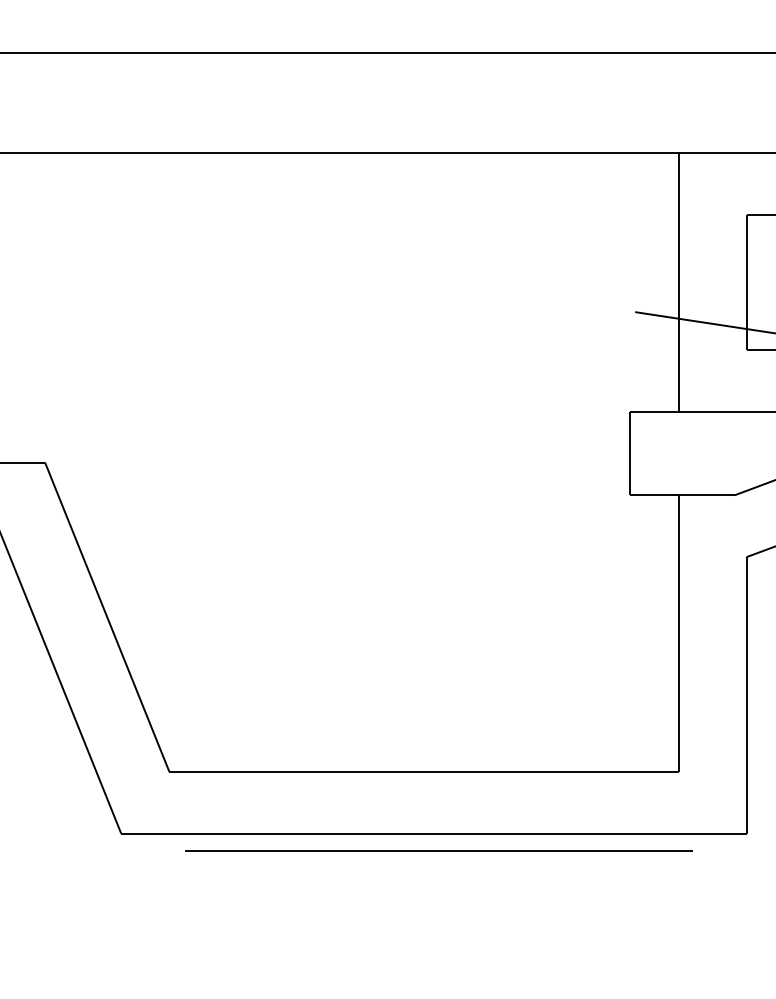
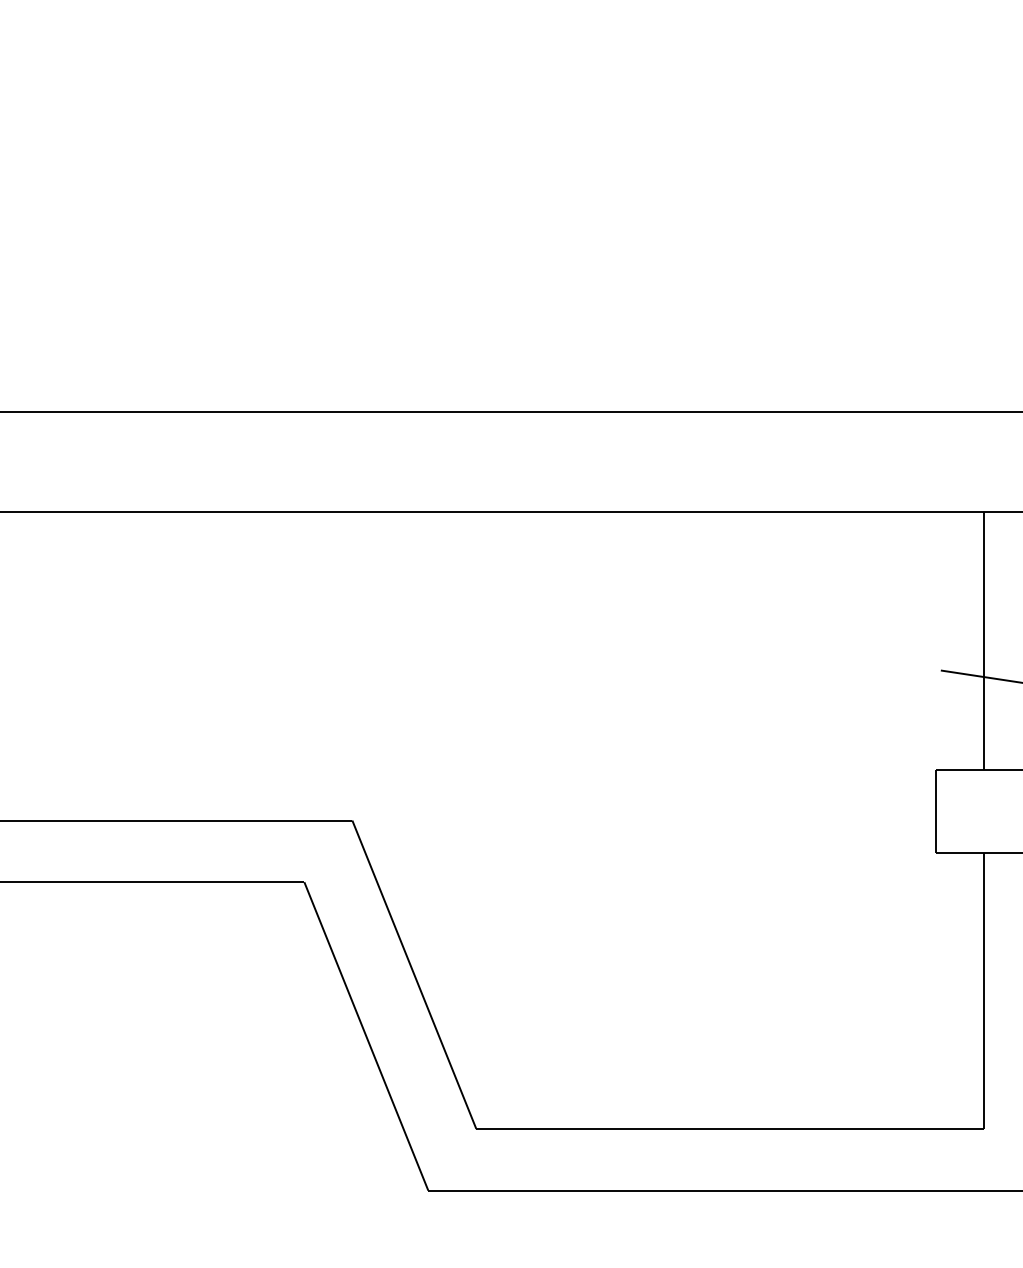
line: (439, 850) -> (745, 1207), removed

